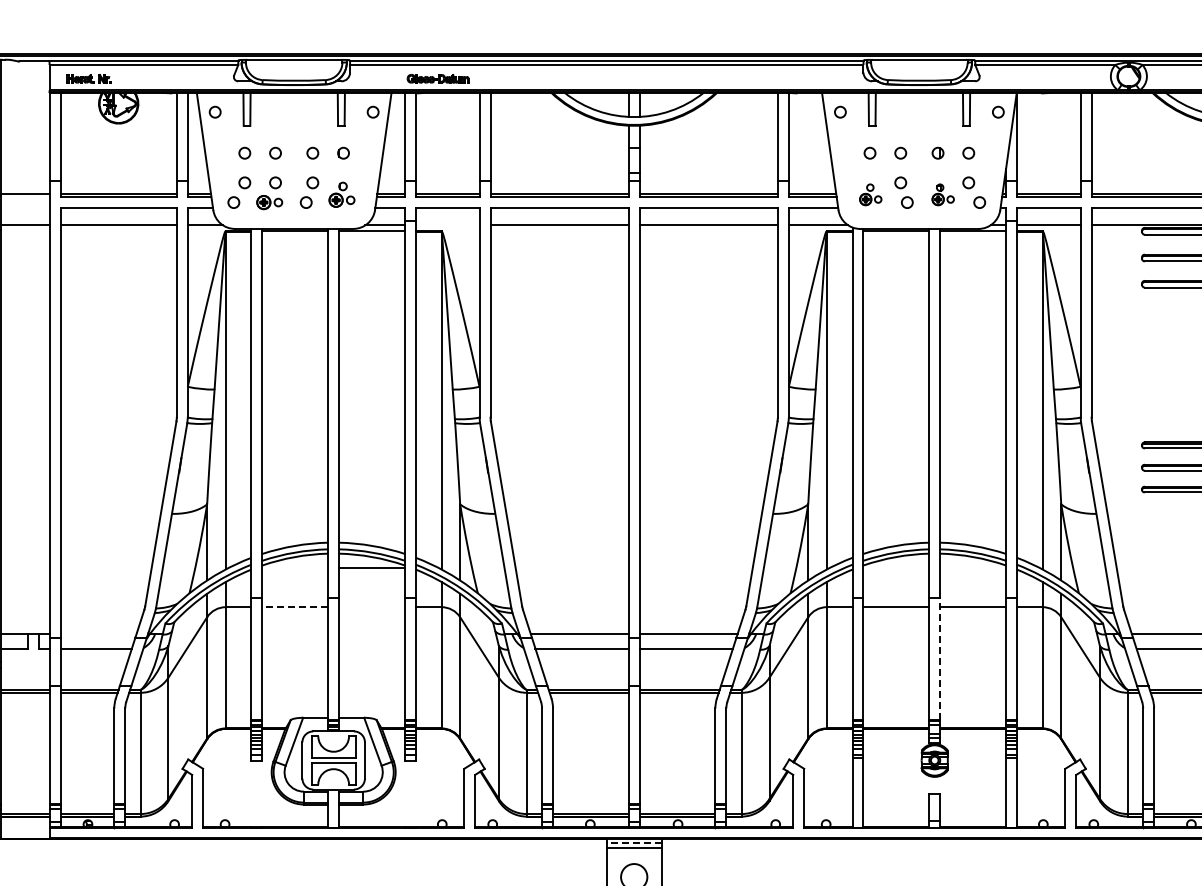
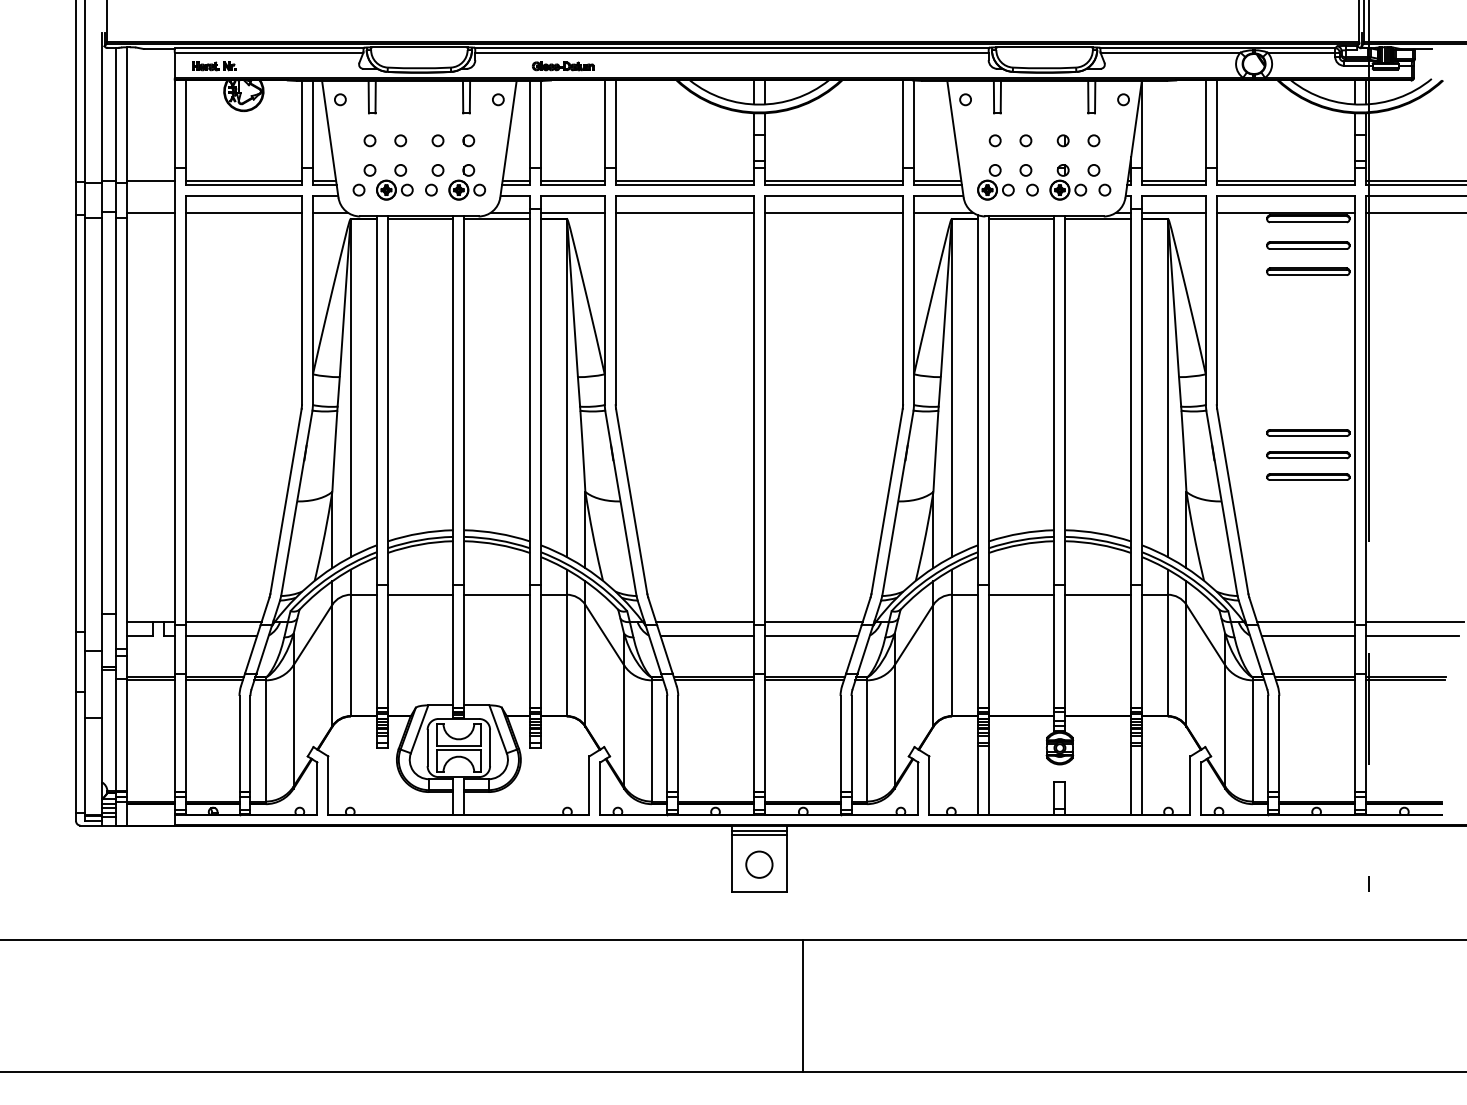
part: (341, 194) -> (466, 182), size x1.43
part: (870, 194) -> (995, 182), size x1.67
part: (943, 194) -> (1068, 182), size x1.67
part: (269, 201) -> (394, 189), size x1.43
line: (447, 224) -> (572, 212), added
line: (372, 567) -> (497, 594), moved
line: (295, 606) -> (420, 594), dashed -> solid
line: (98, 633) -> (223, 621), added
line: (940, 658) -> (1065, 646), dashed -> solid
line: (633, 842) -> (758, 830), dashed -> solid

